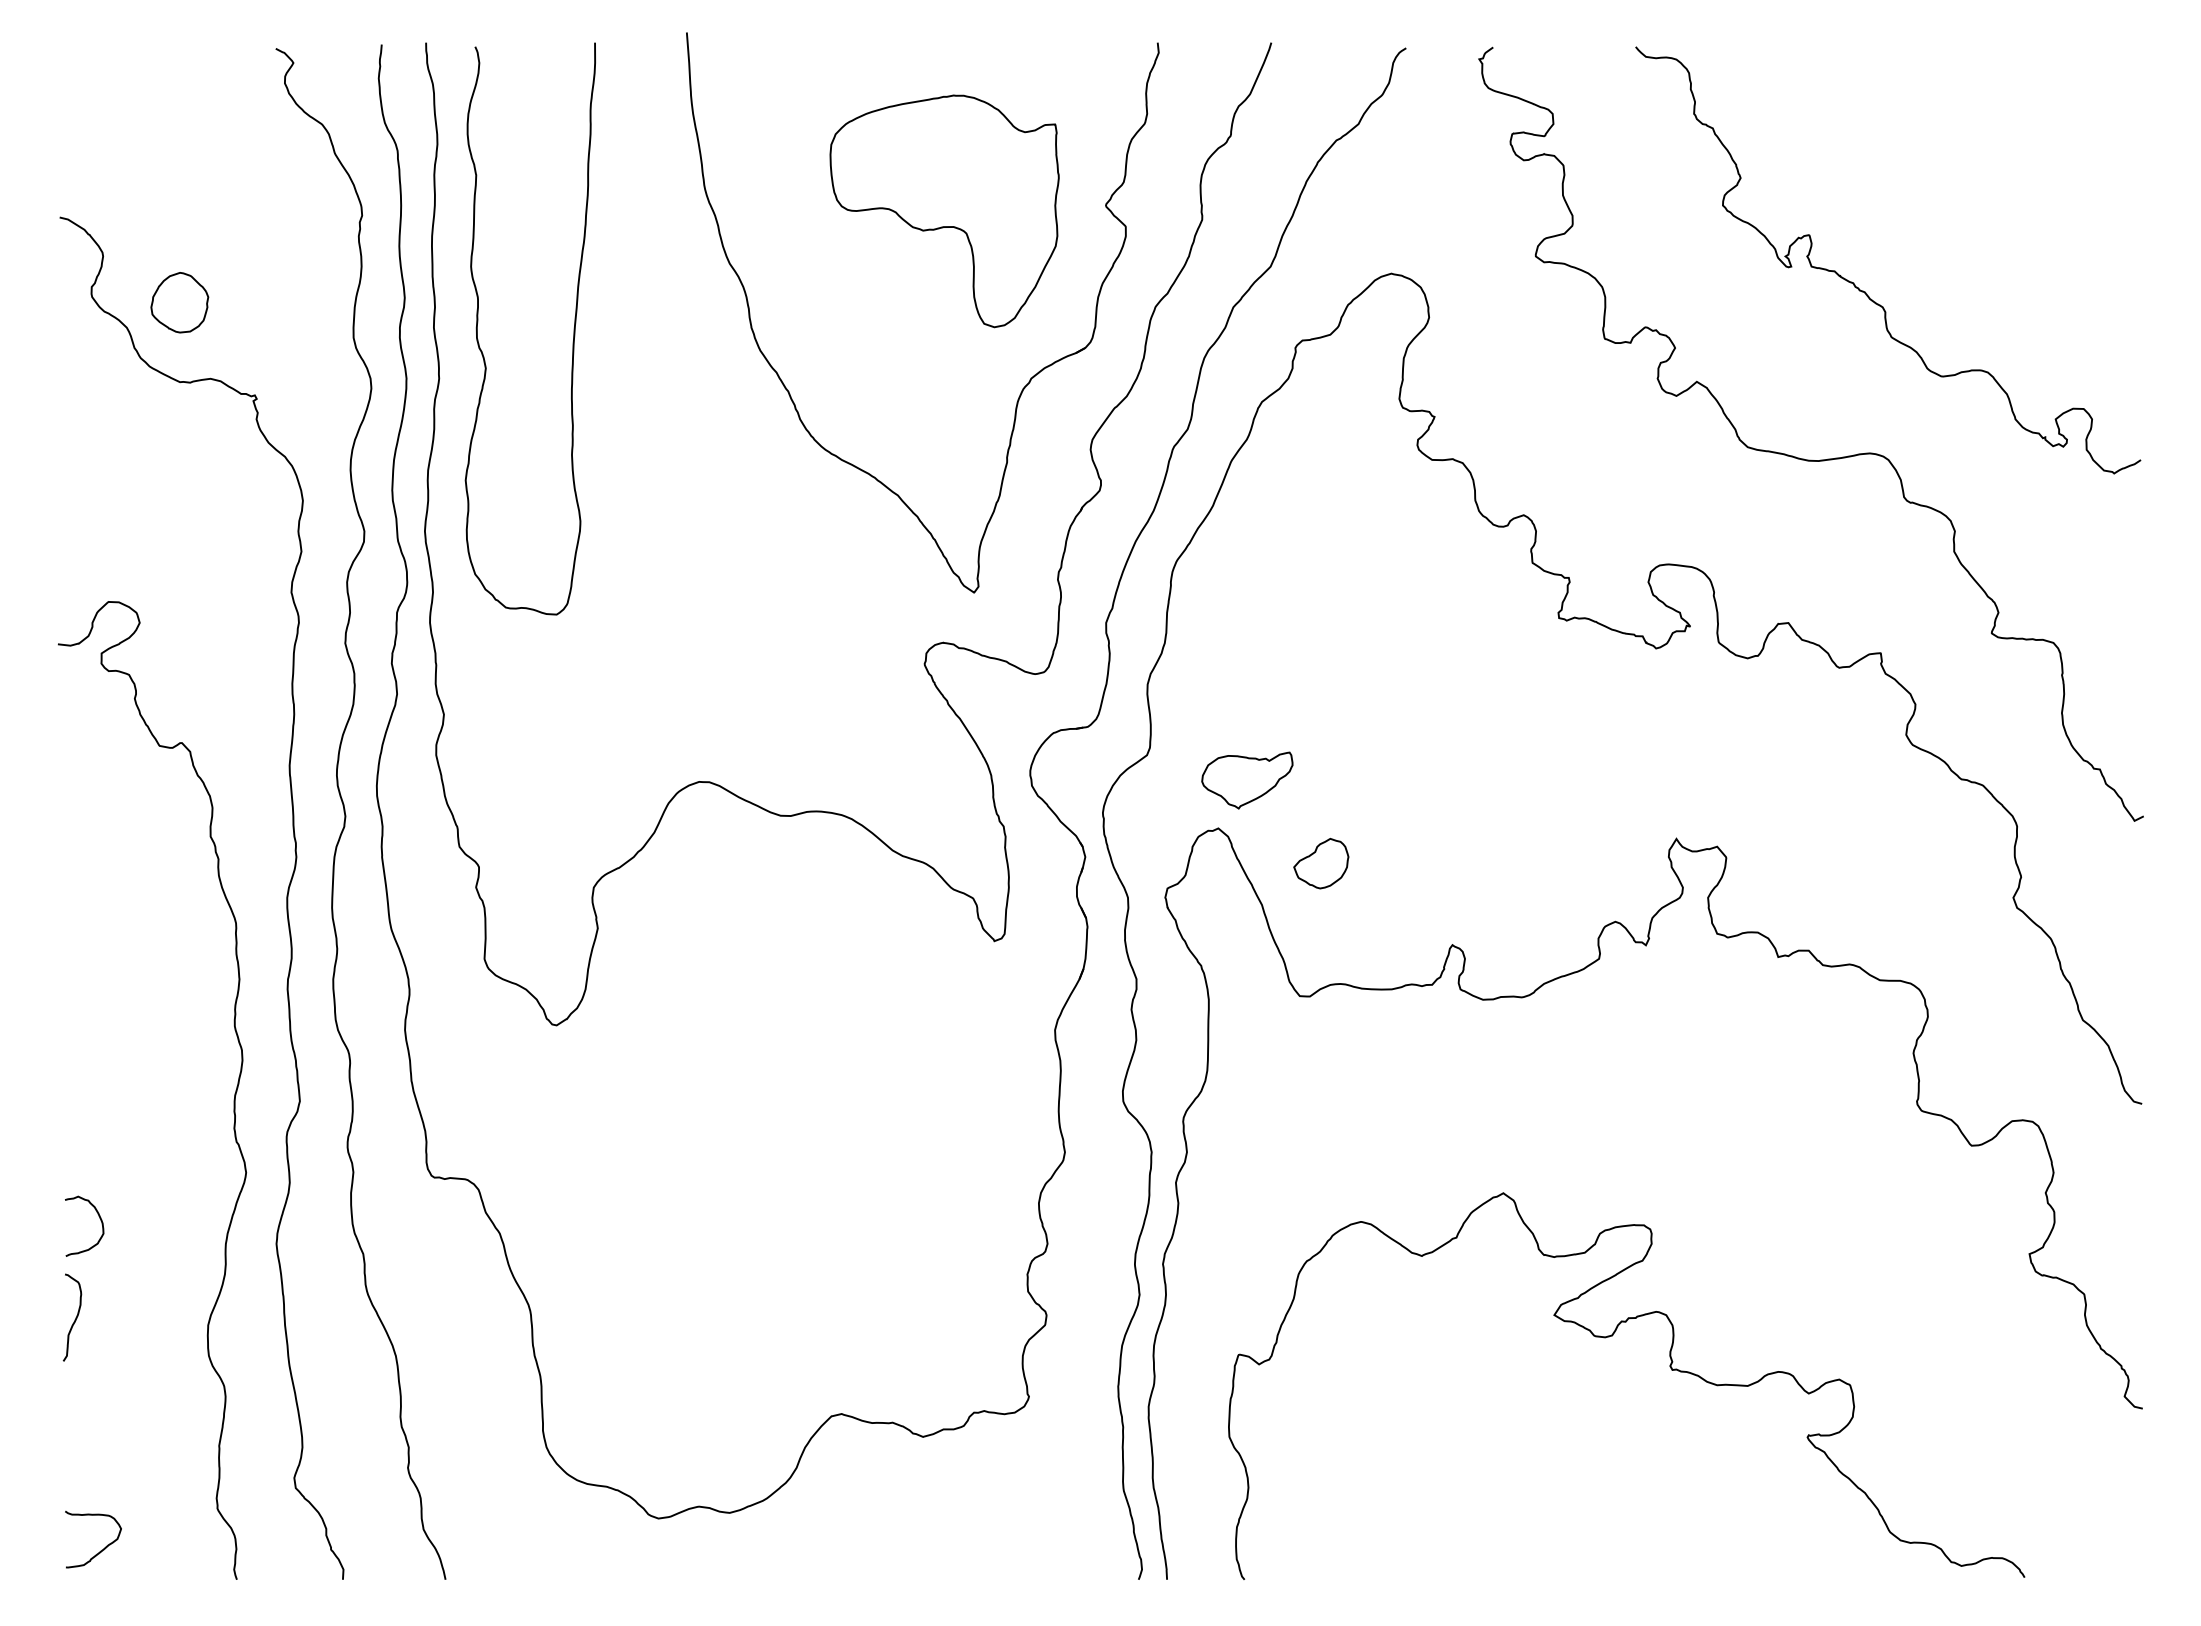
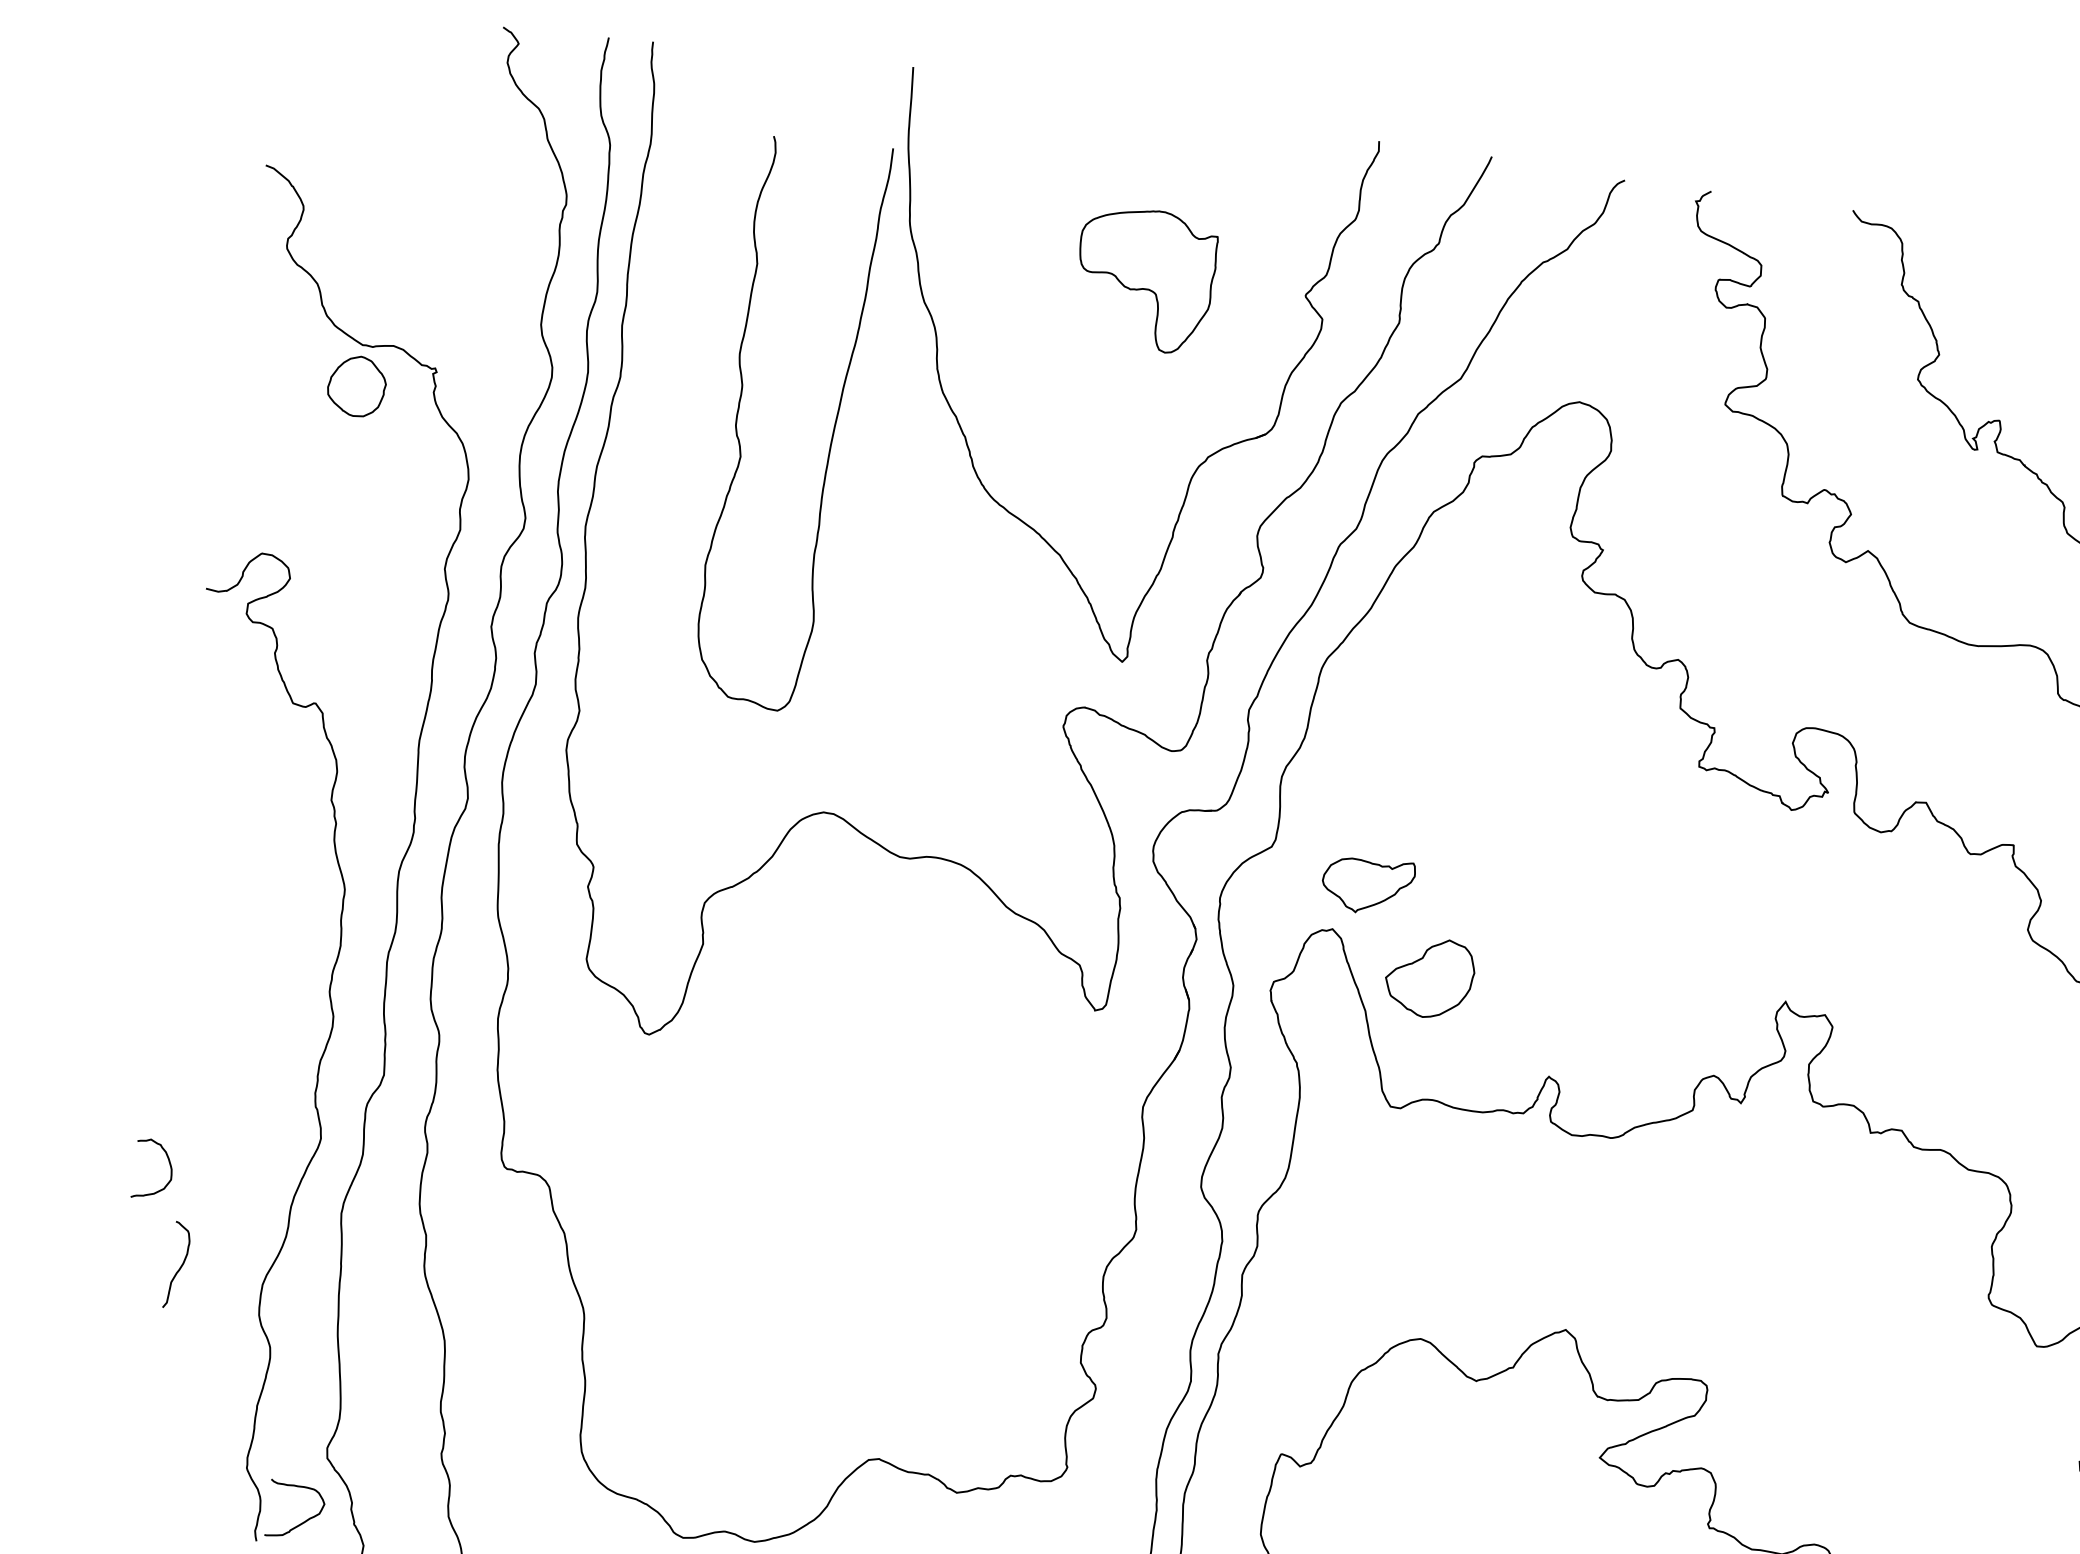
part: (944, 211) -> (1144, 279), size x0.6
part: (179, 302) -> (356, 386), moved
curve: (573, 328) -> (833, 429), moved
part: (1321, 863) -> (1430, 977), size x1.6
curve: (74, 1319) -> (179, 1267), moved
curve: (100, 1550) -> (301, 1522), moved

